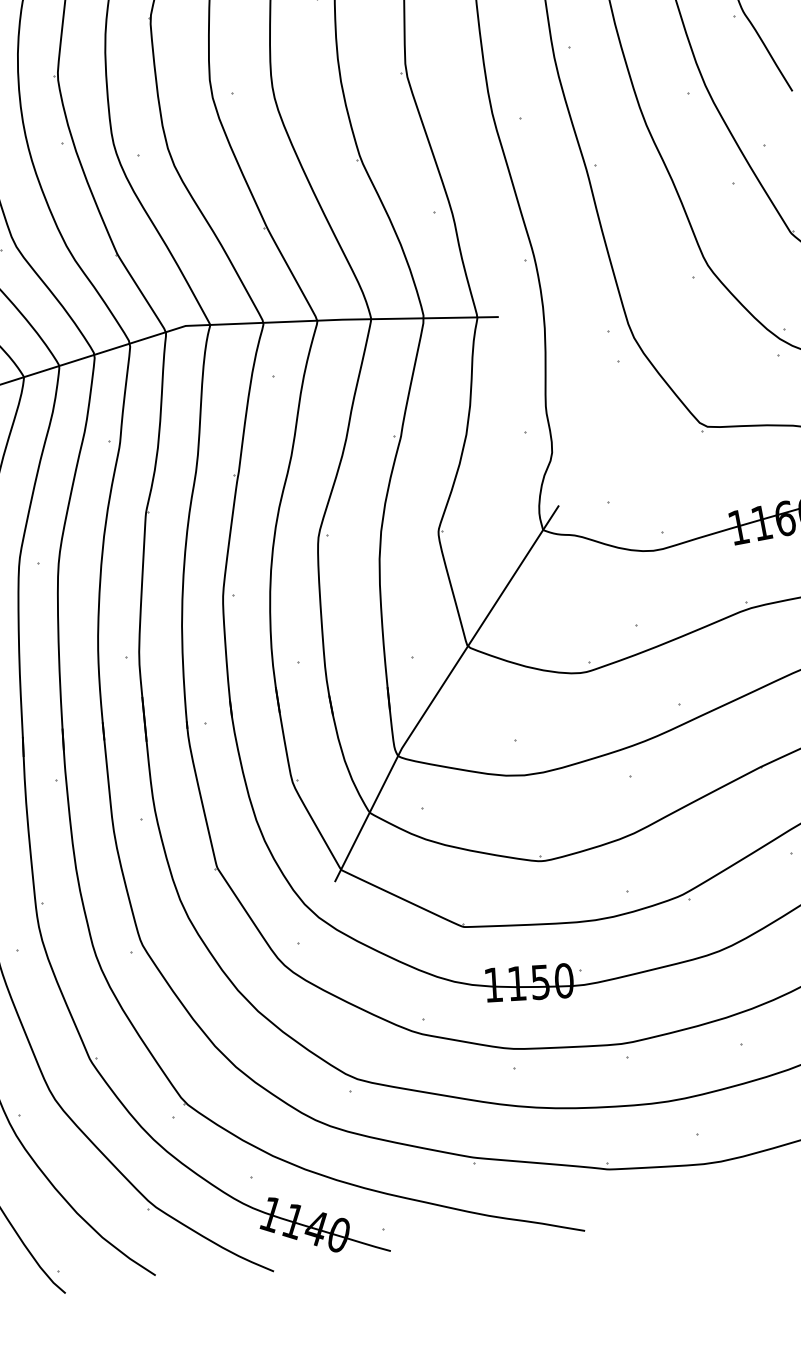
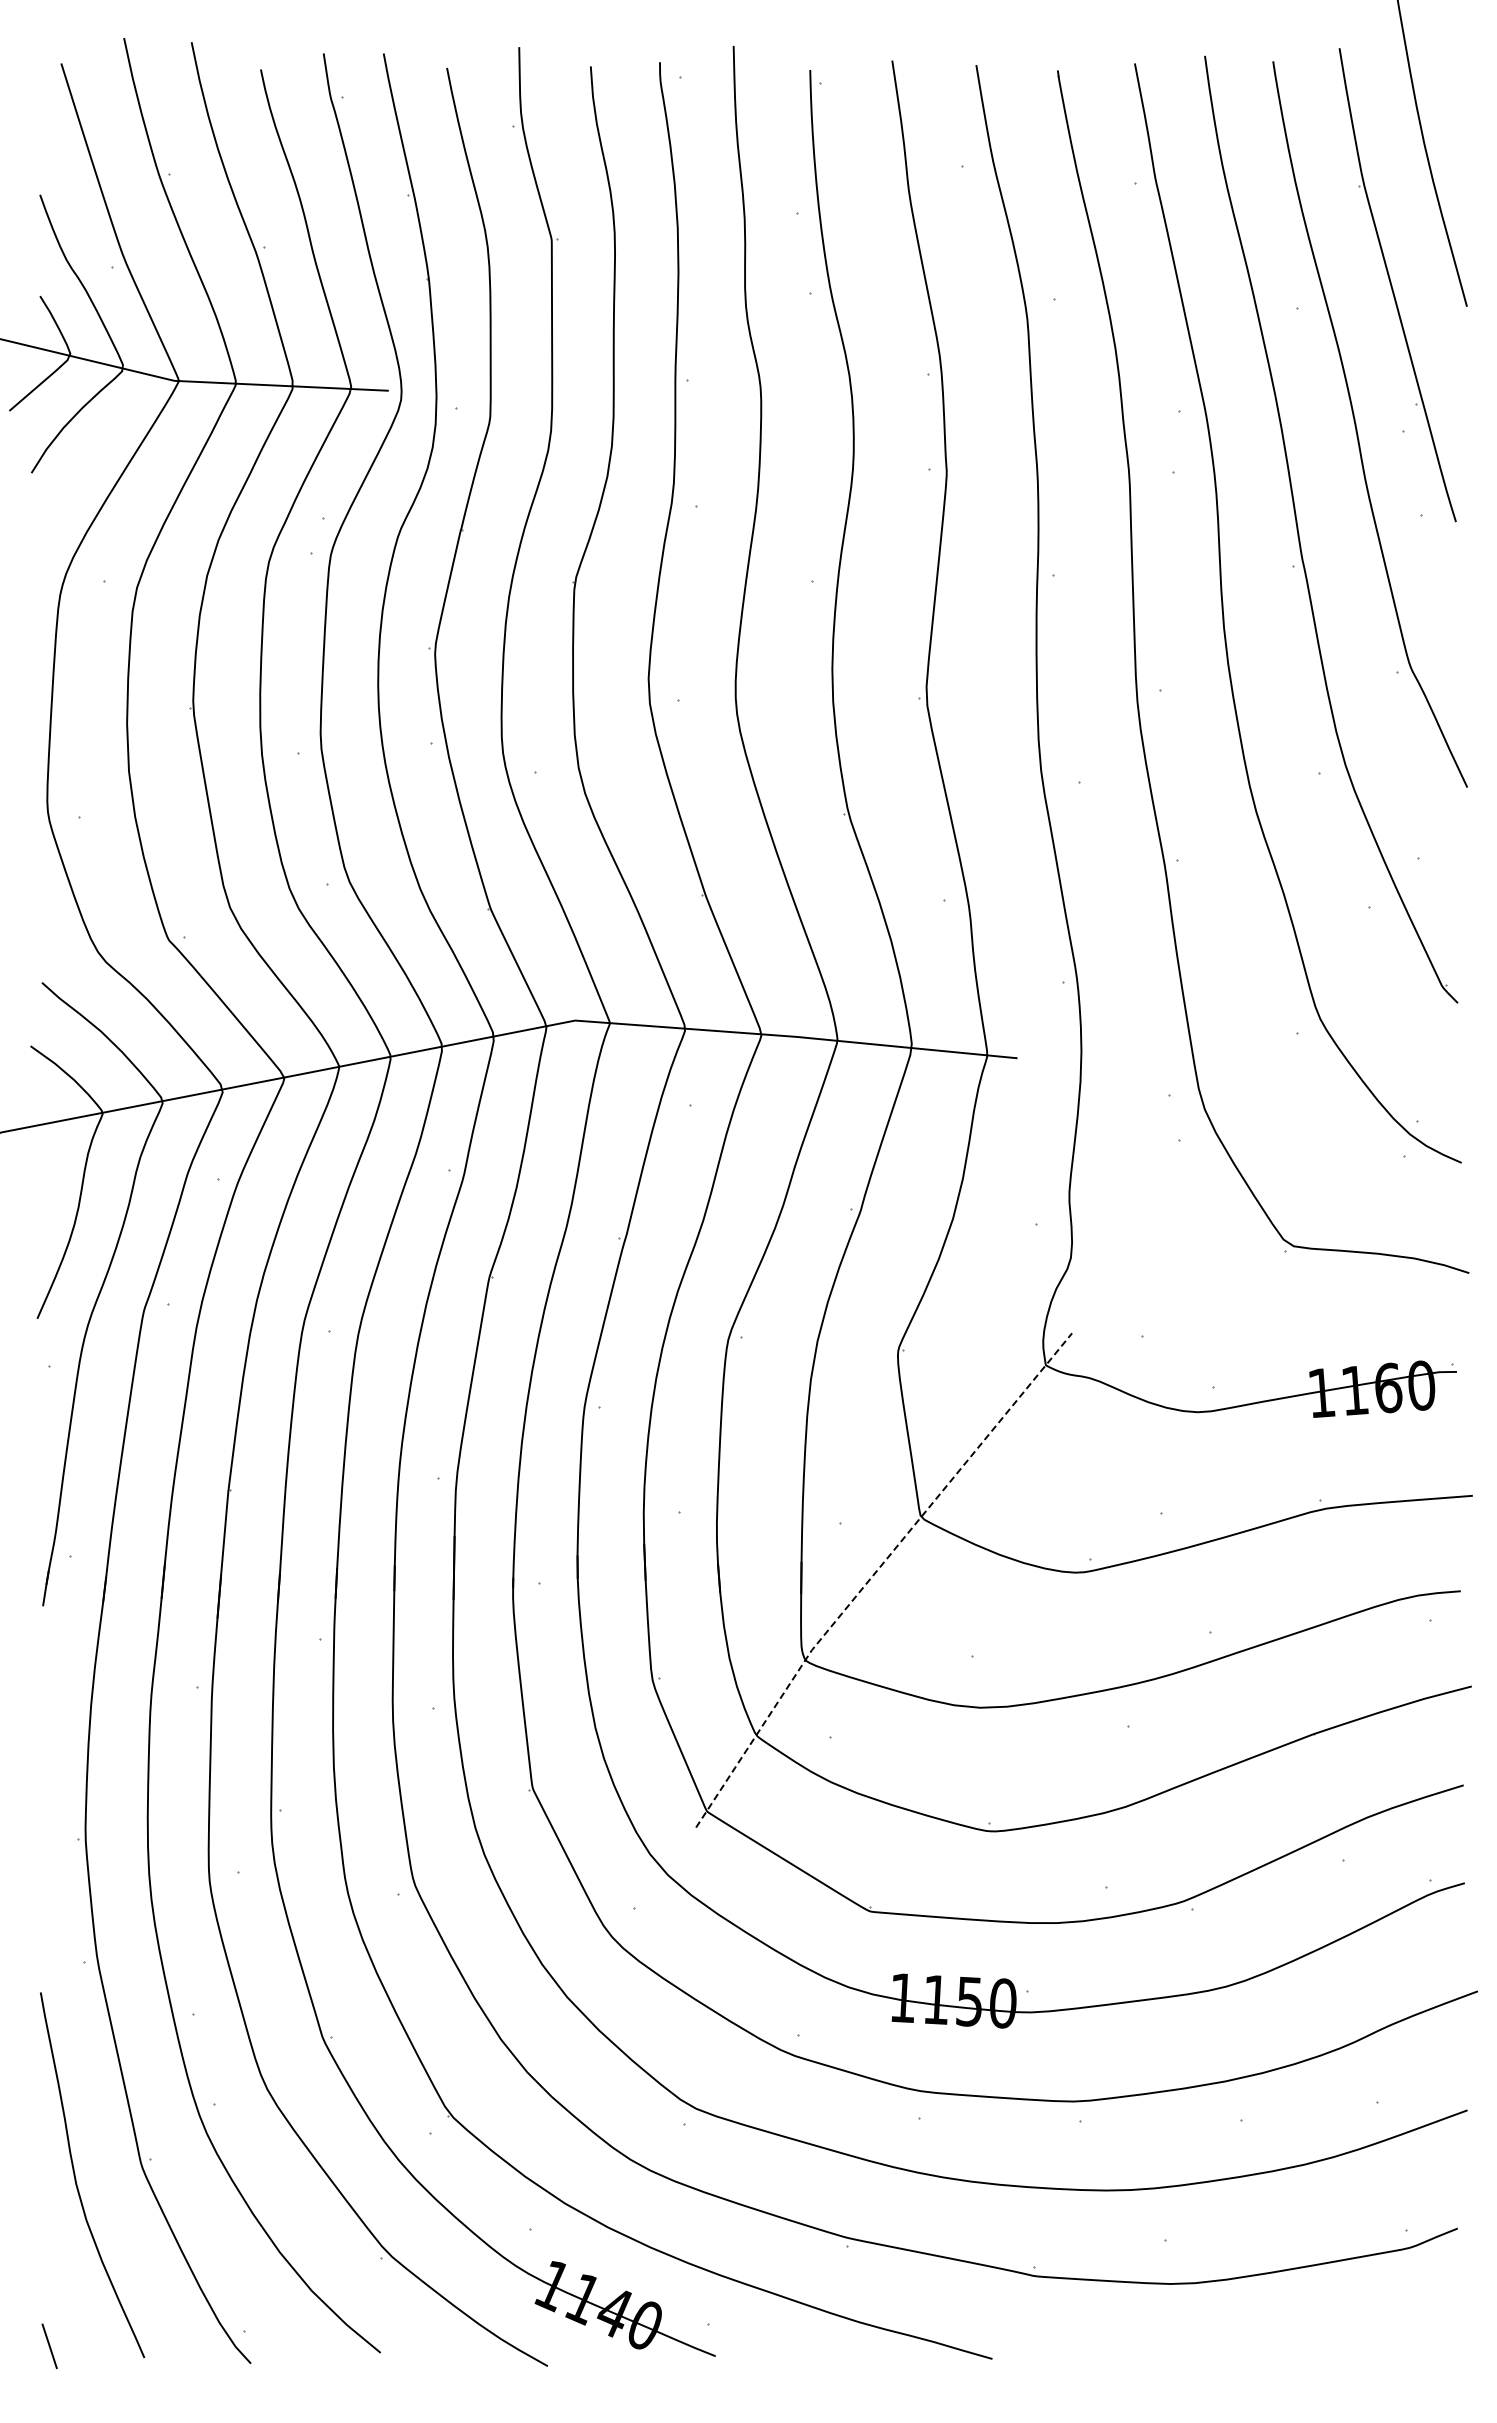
line: (439, 690) -> (874, 1574), solid -> dashed

